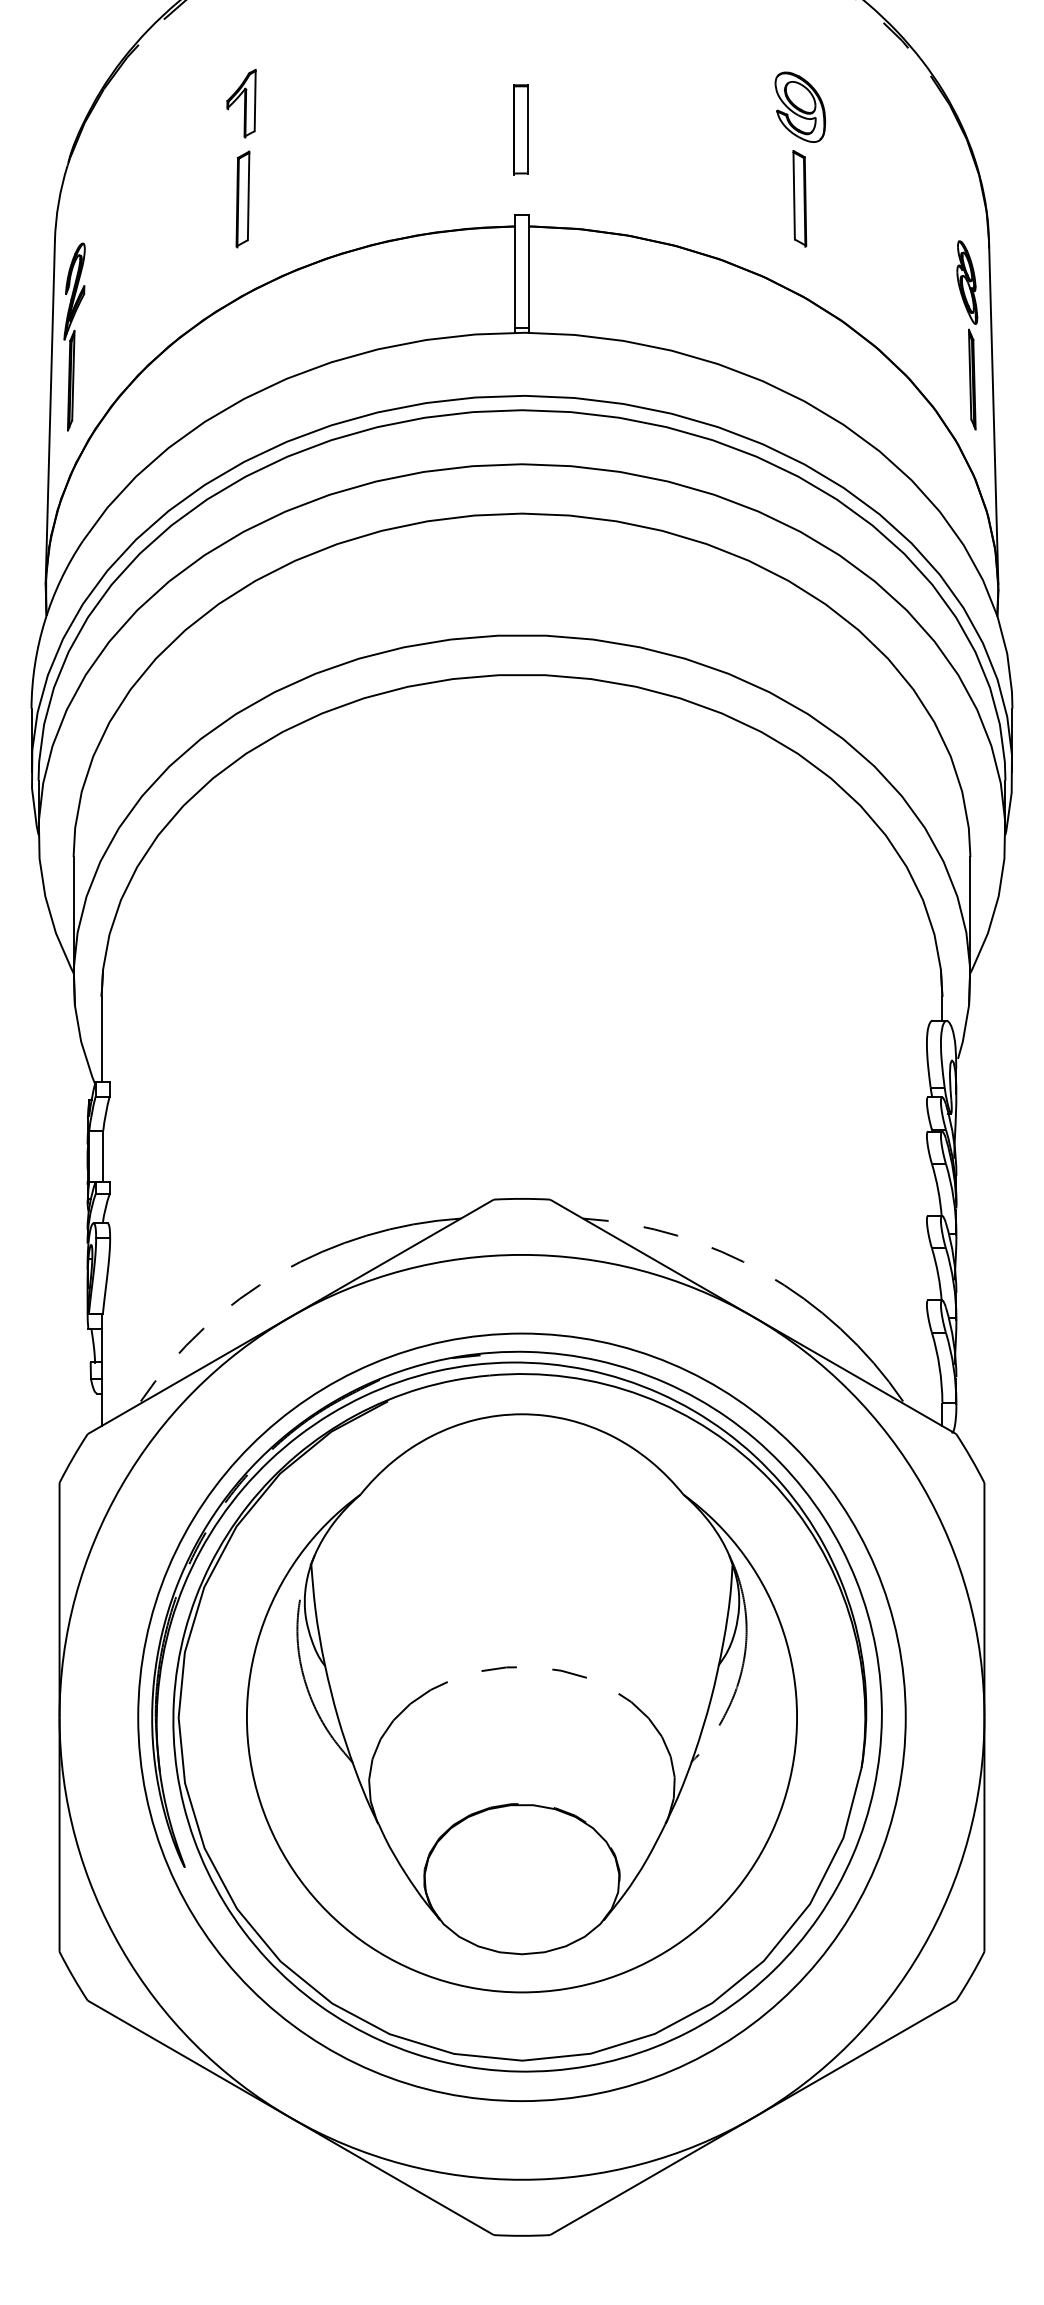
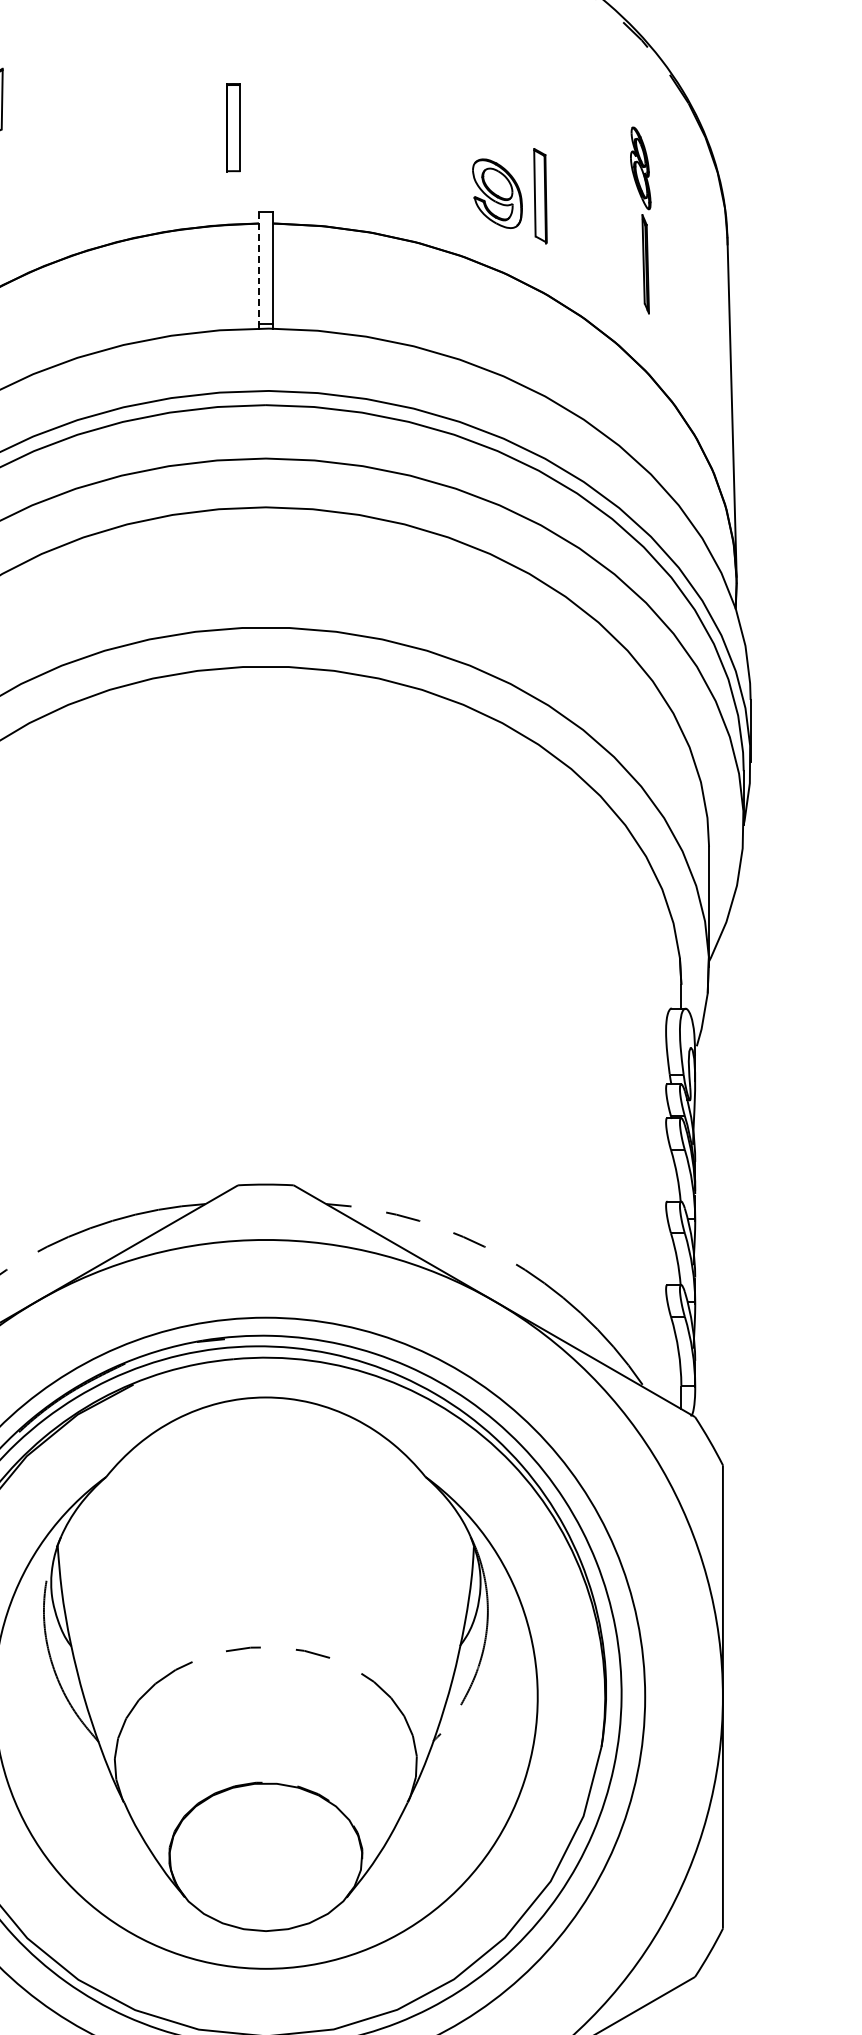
part: (800, 106) -> (497, 192), moved
part: (520, 129) -> (232, 127), moved
line: (514, 271) -> (258, 268), solid -> dashed
part: (967, 335) -> (640, 220), moved

